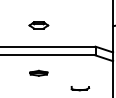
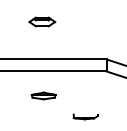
part: (38, 25) -> (41, 22), moved
part: (38, 72) -> (43, 94), moved

